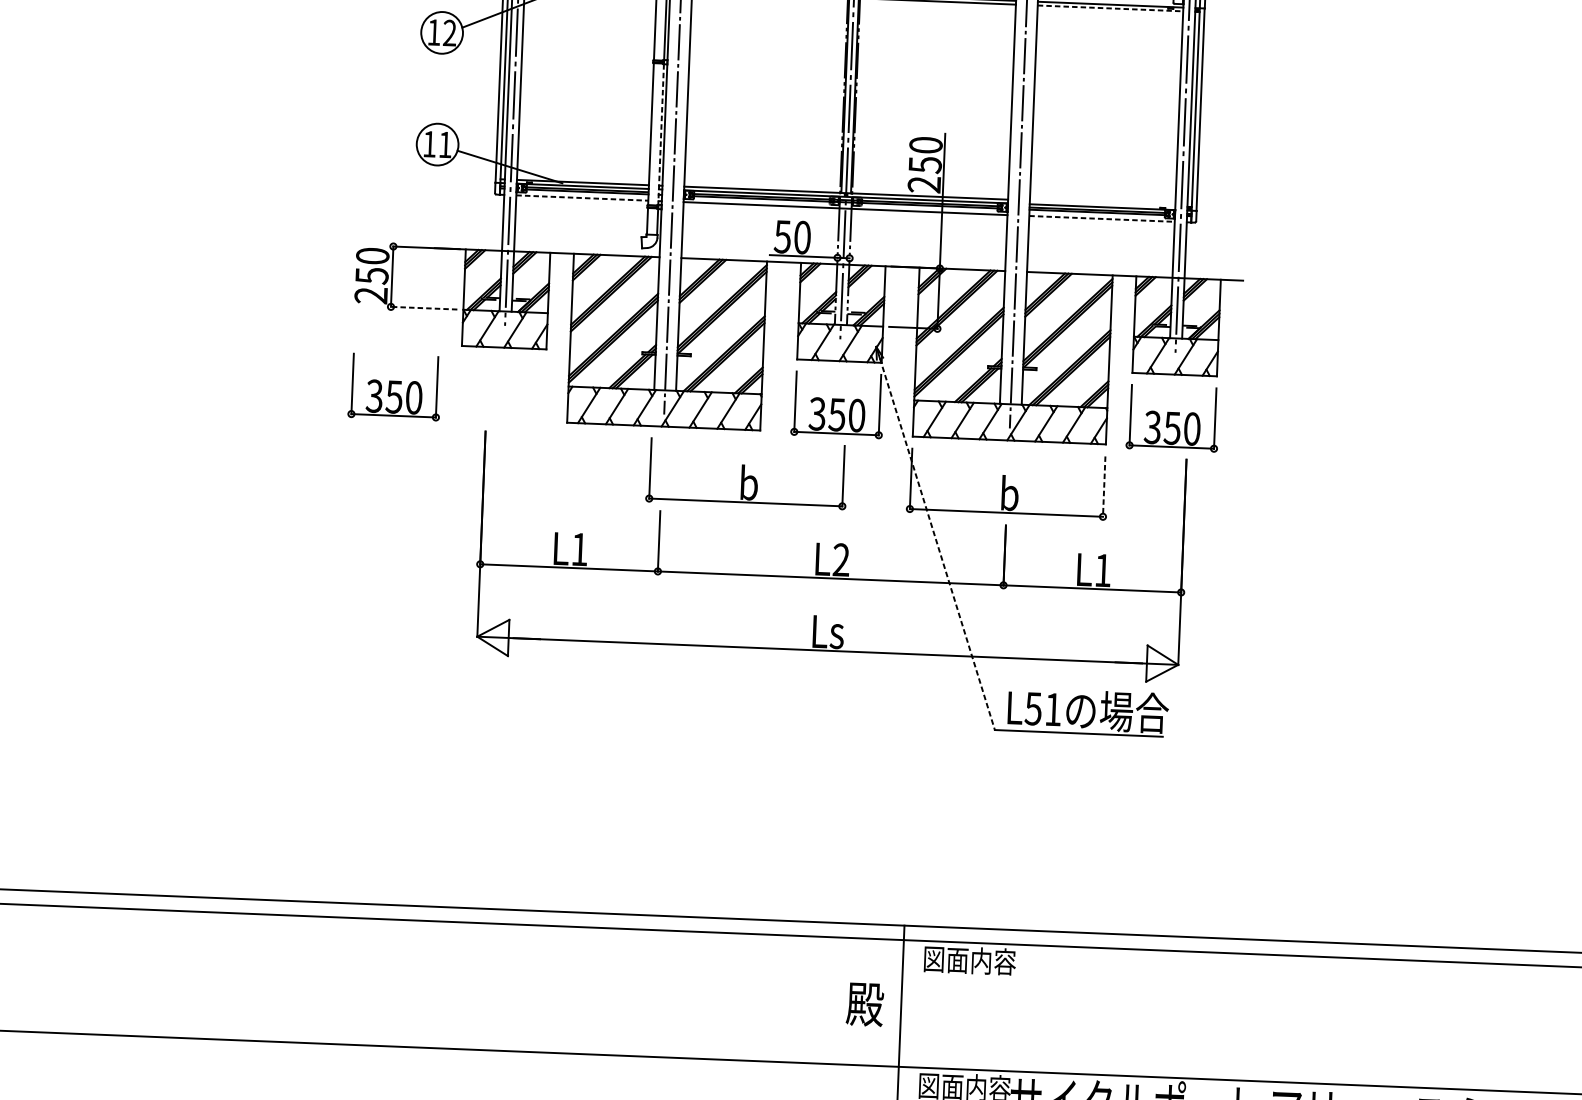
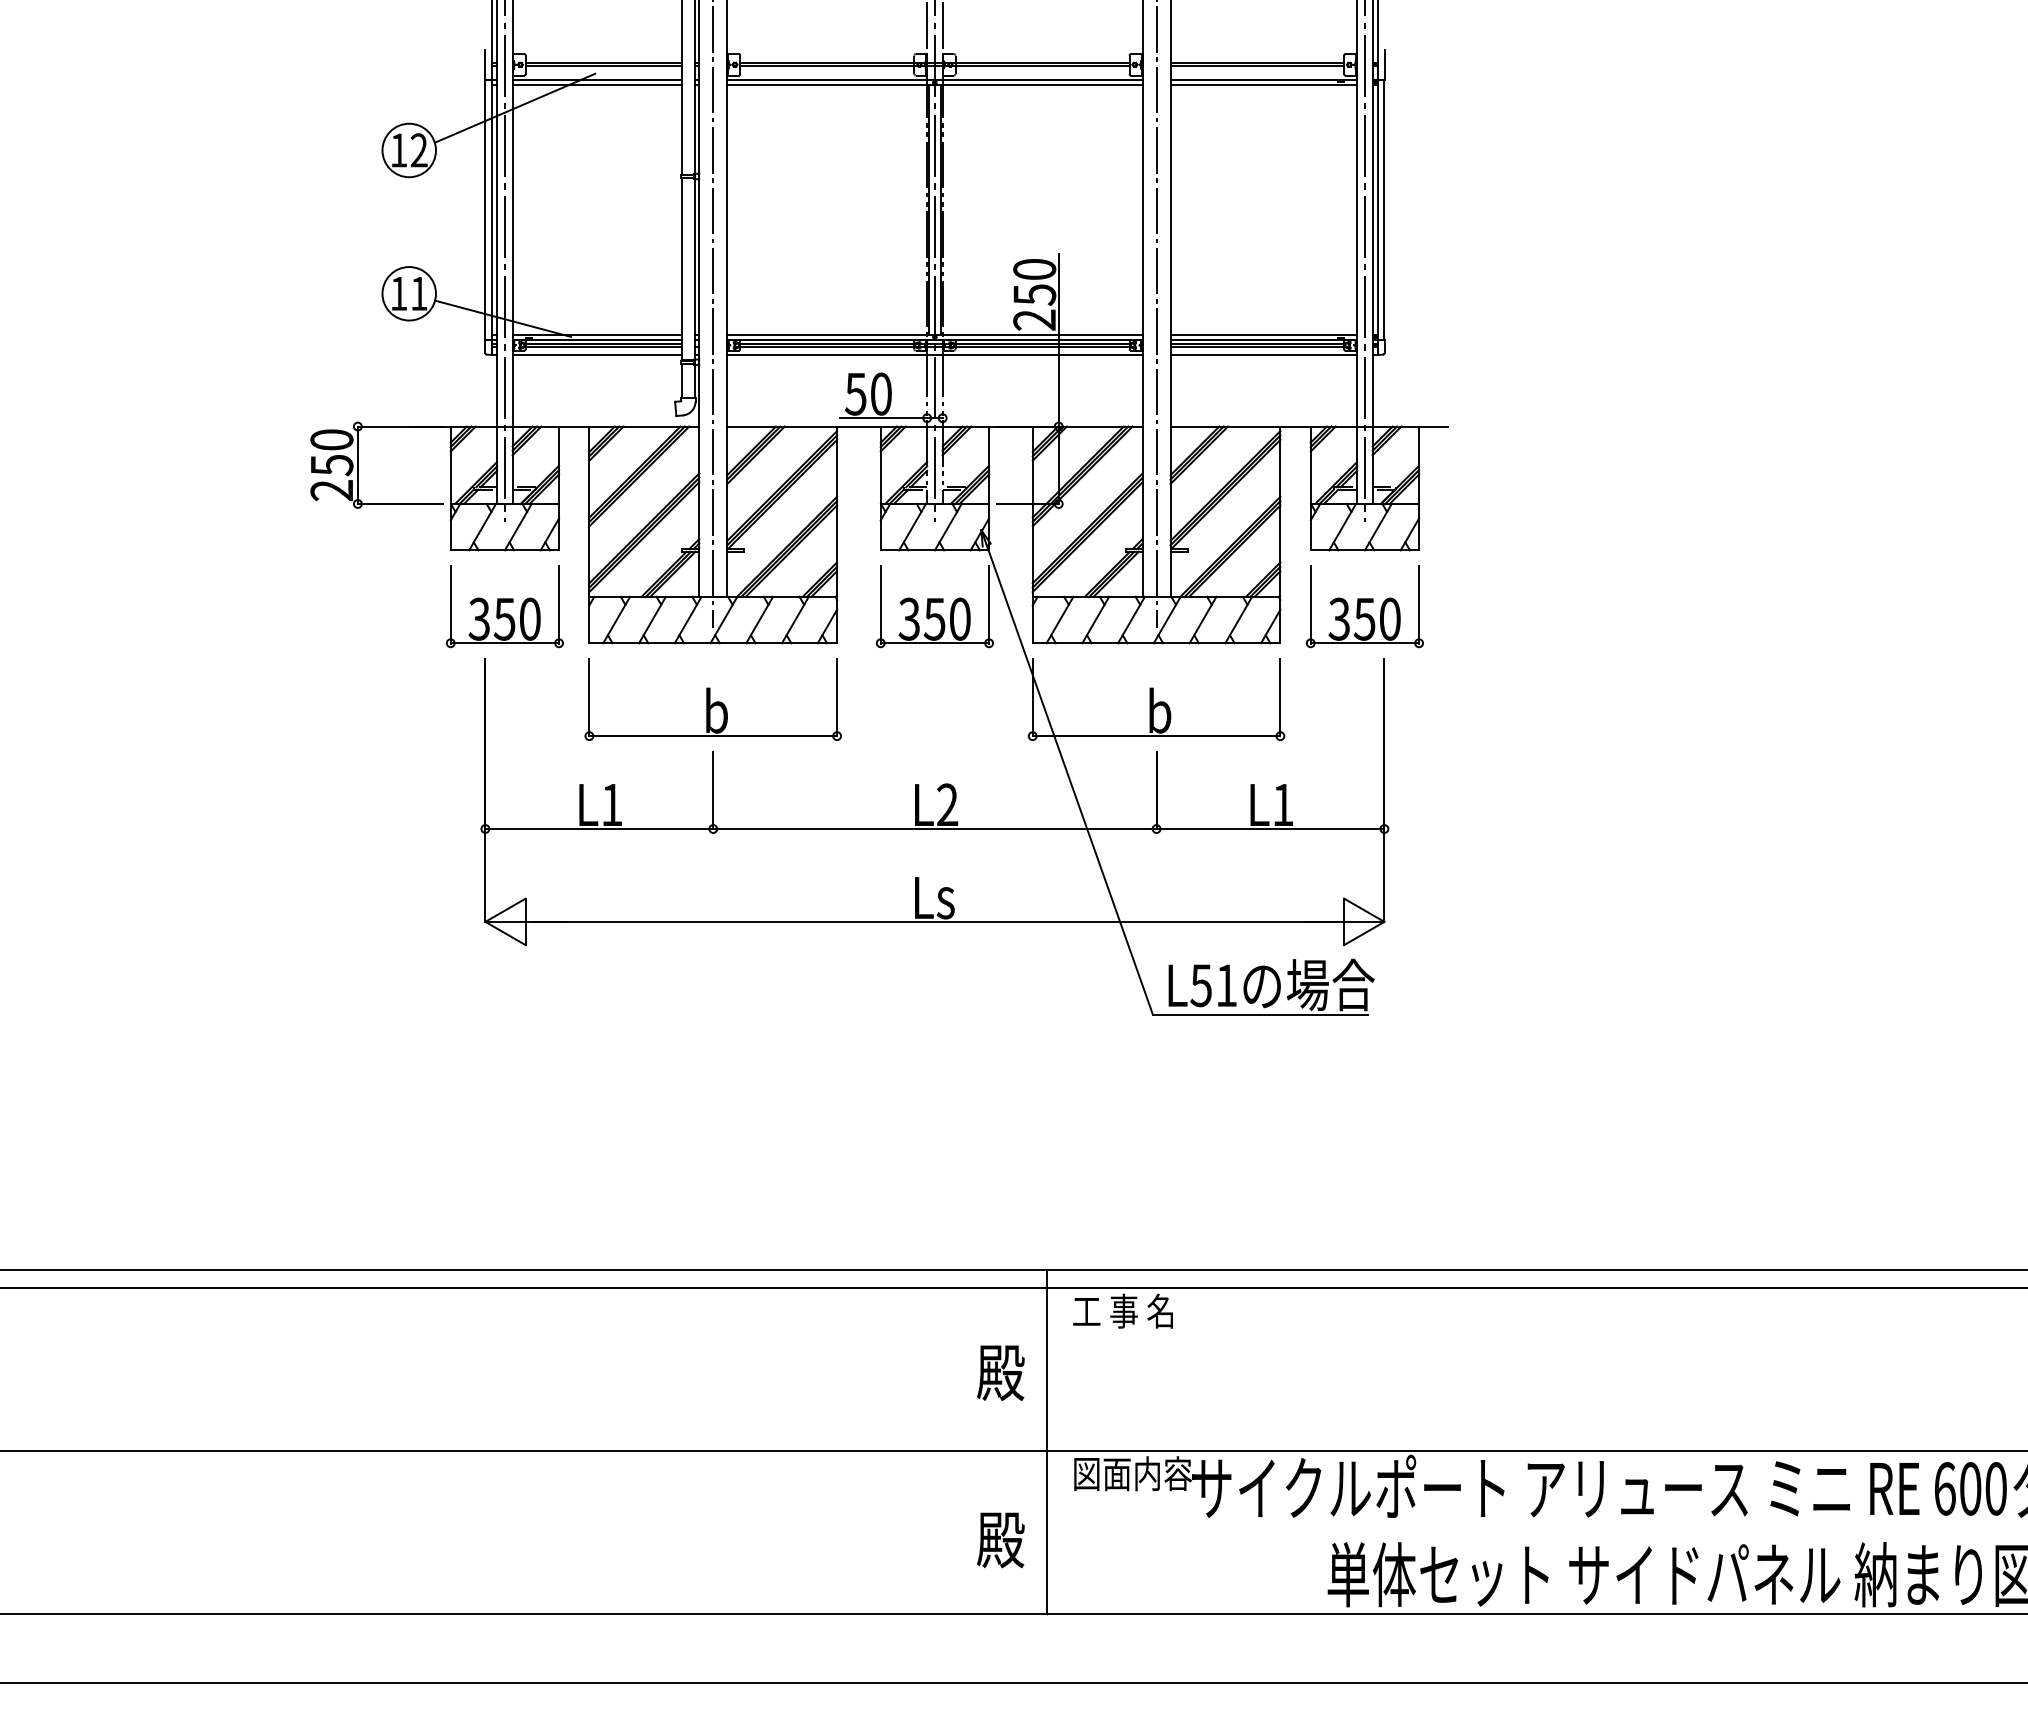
line: (1111, 8) -> (1264, 84), dashed -> solid
line: (660, 134) -> (694, 269), dashed -> solid
line: (582, 197) -> (597, 354), dashed -> solid
line: (1102, 203) -> (1263, 334), added
line: (1102, 218) -> (1264, 354), dashed -> solid
line: (424, 307) -> (400, 503), dashed -> solid
part: (394, 387) -> (504, 606), moved
part: (746, 473) -> (712, 699), moved
line: (1104, 486) -> (1280, 697), dashed -> solid
line: (937, 544) -> (1070, 780), dashed -> solid
text: (969, 959) -> (1132, 1310), 図面内容 -> 工 事 名

